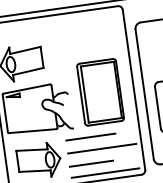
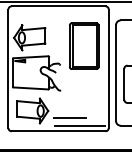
part: (100, 91) -> (84, 45), moved
line: (90, 136) -> (72, 98), removed
line: (102, 148) -> (79, 108), removed

